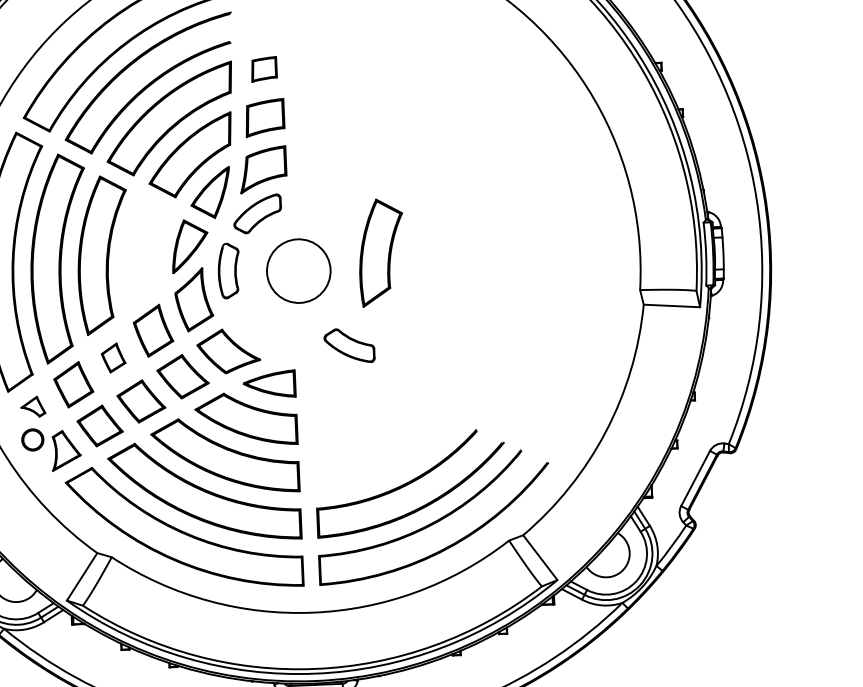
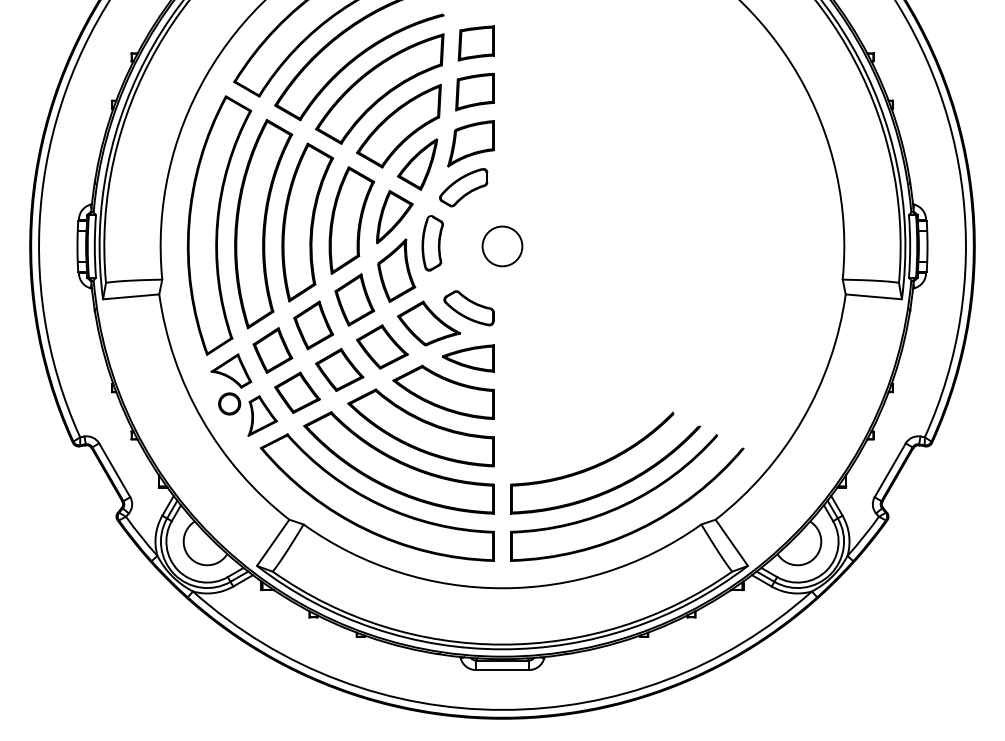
part: (263, 69) -> (475, 43), size x1.43
part: (381, 252) -> (351, 220), moved
circle: (298, 271) -> (502, 246), size x0.62
part: (349, 346) -> (468, 308), moved
part: (113, 358) -> (313, 325), size x1.67
part: (33, 406) -> (231, 370), size x1.67

